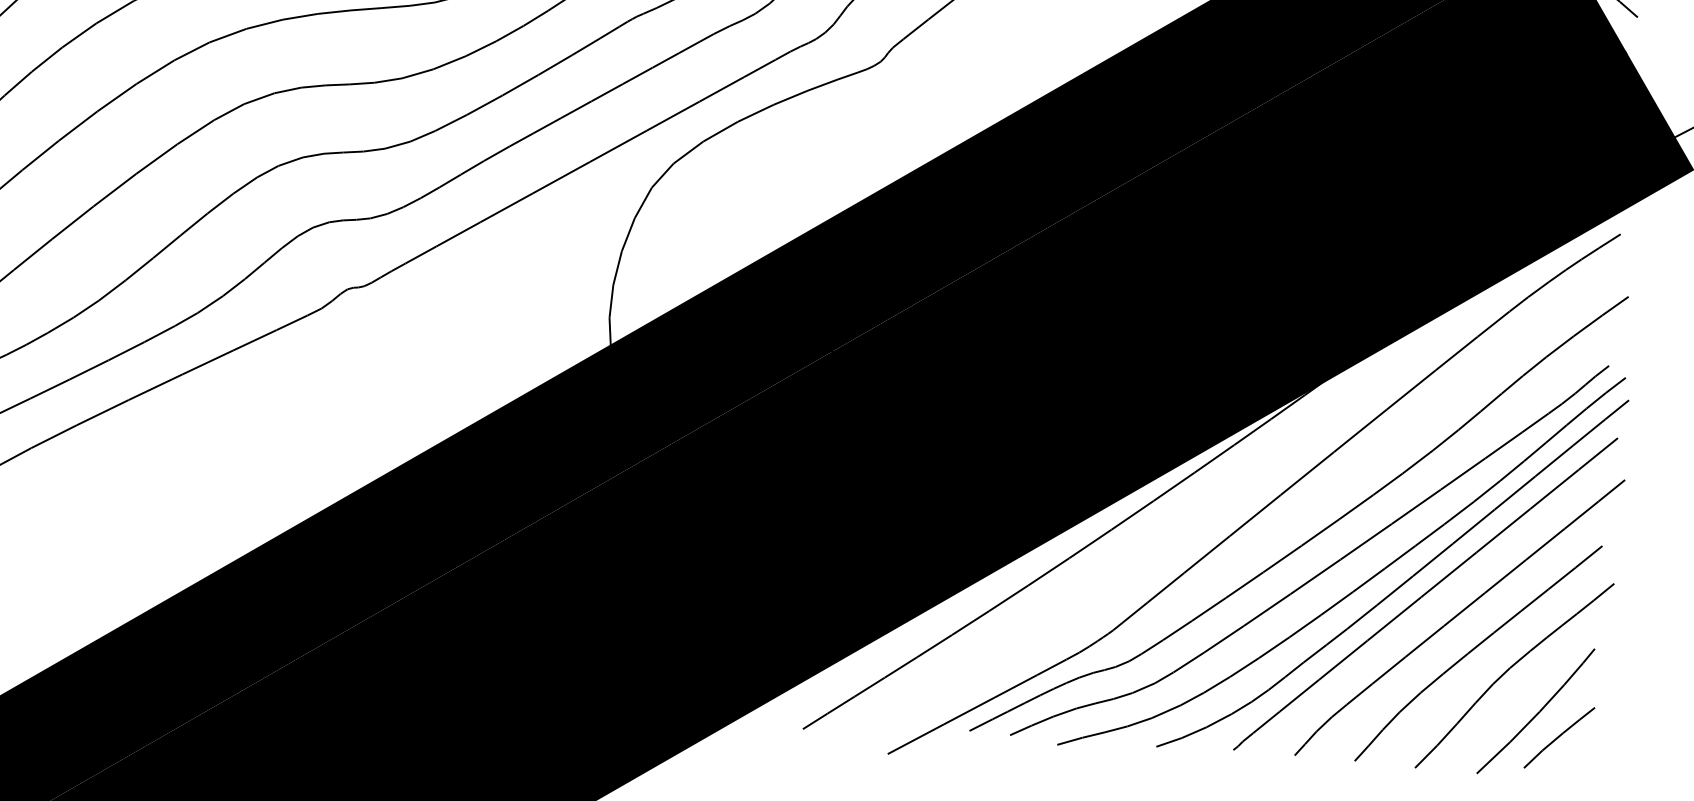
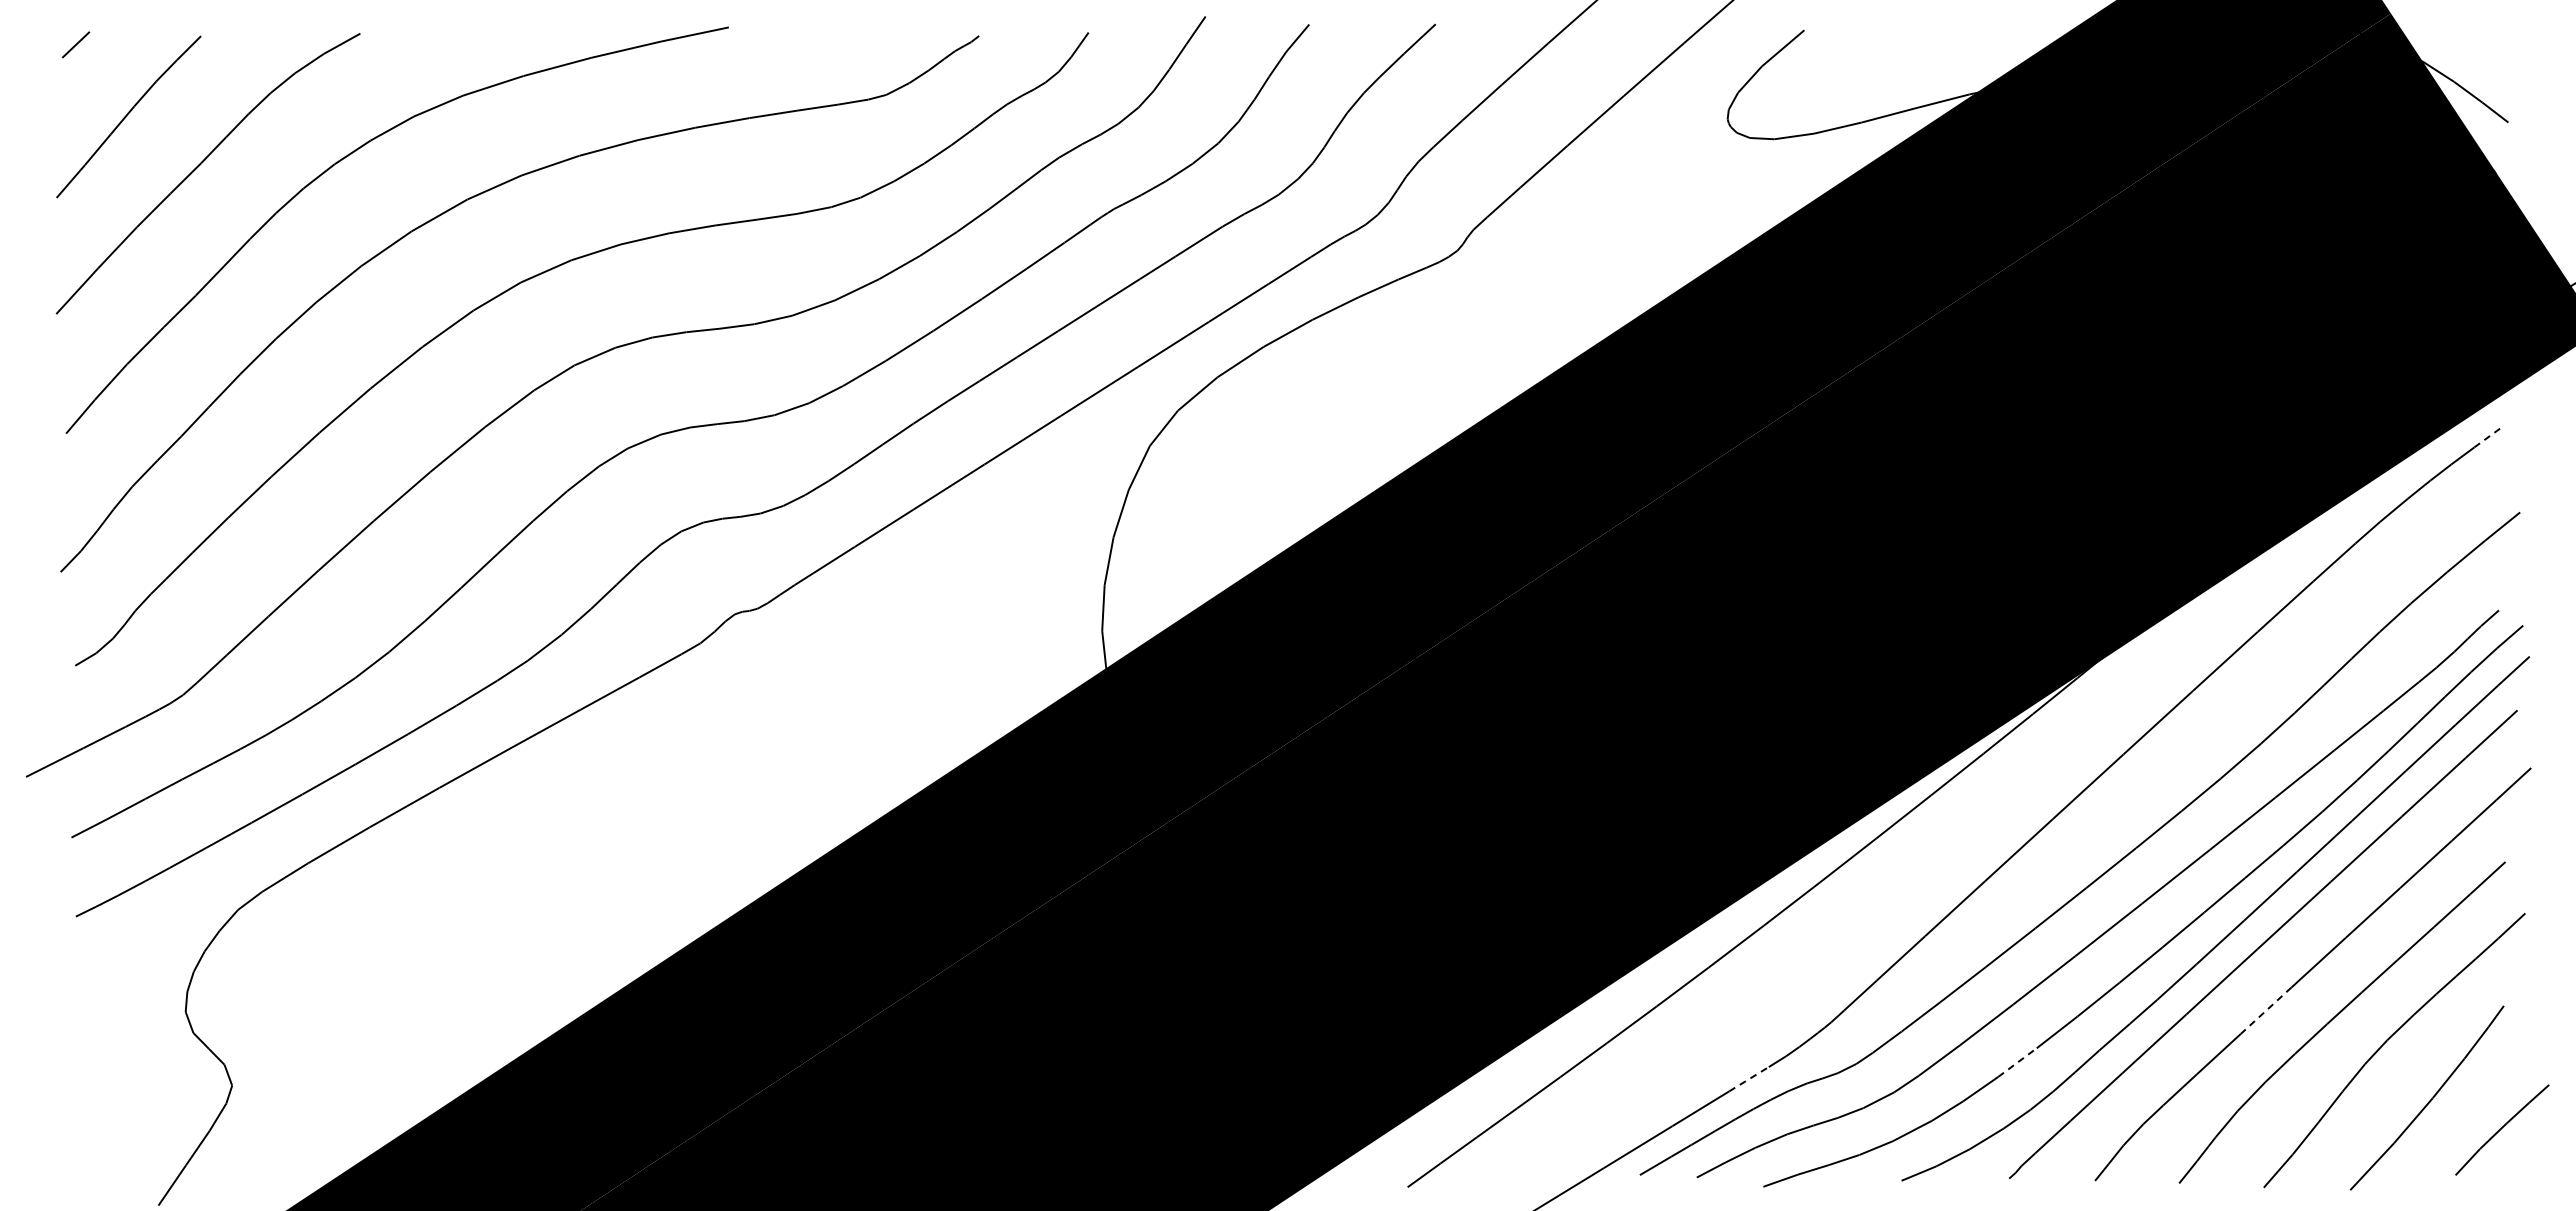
line: (1610, 241) -> (2489, 436), solid -> dashed
line: (1424, 642) -> (2265, 1011), solid -> dashed
line: (1052, 666) -> (1749, 1078), solid -> dashed
line: (1244, 667) -> (2017, 1062), solid -> dashed
part: (1559, 737) -> (2502, 1129), moved

